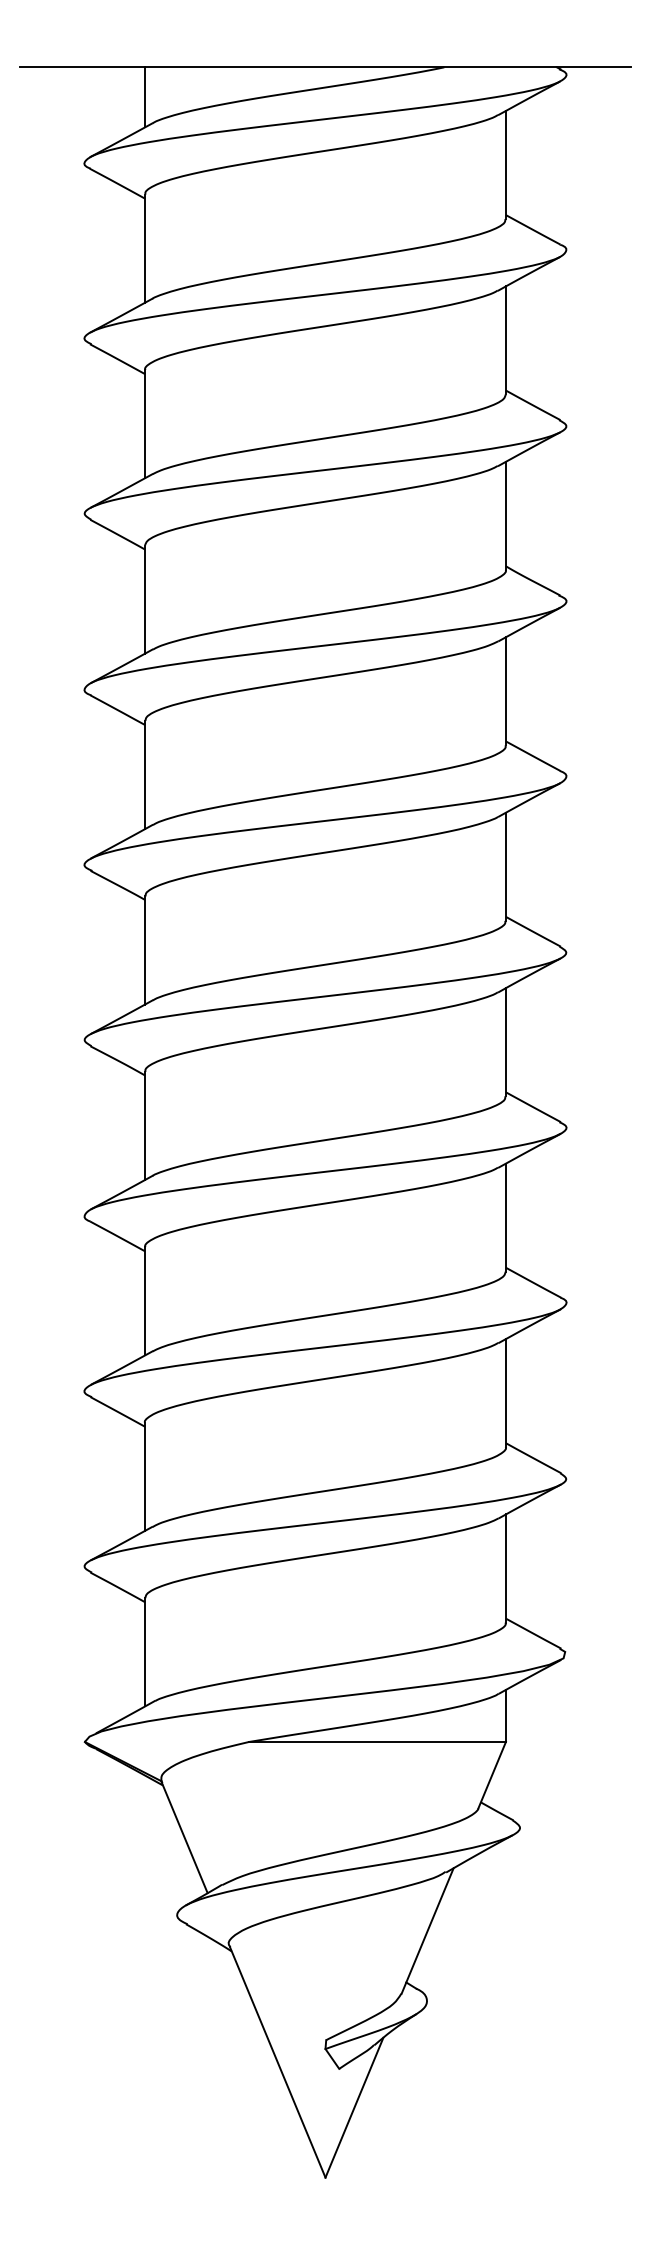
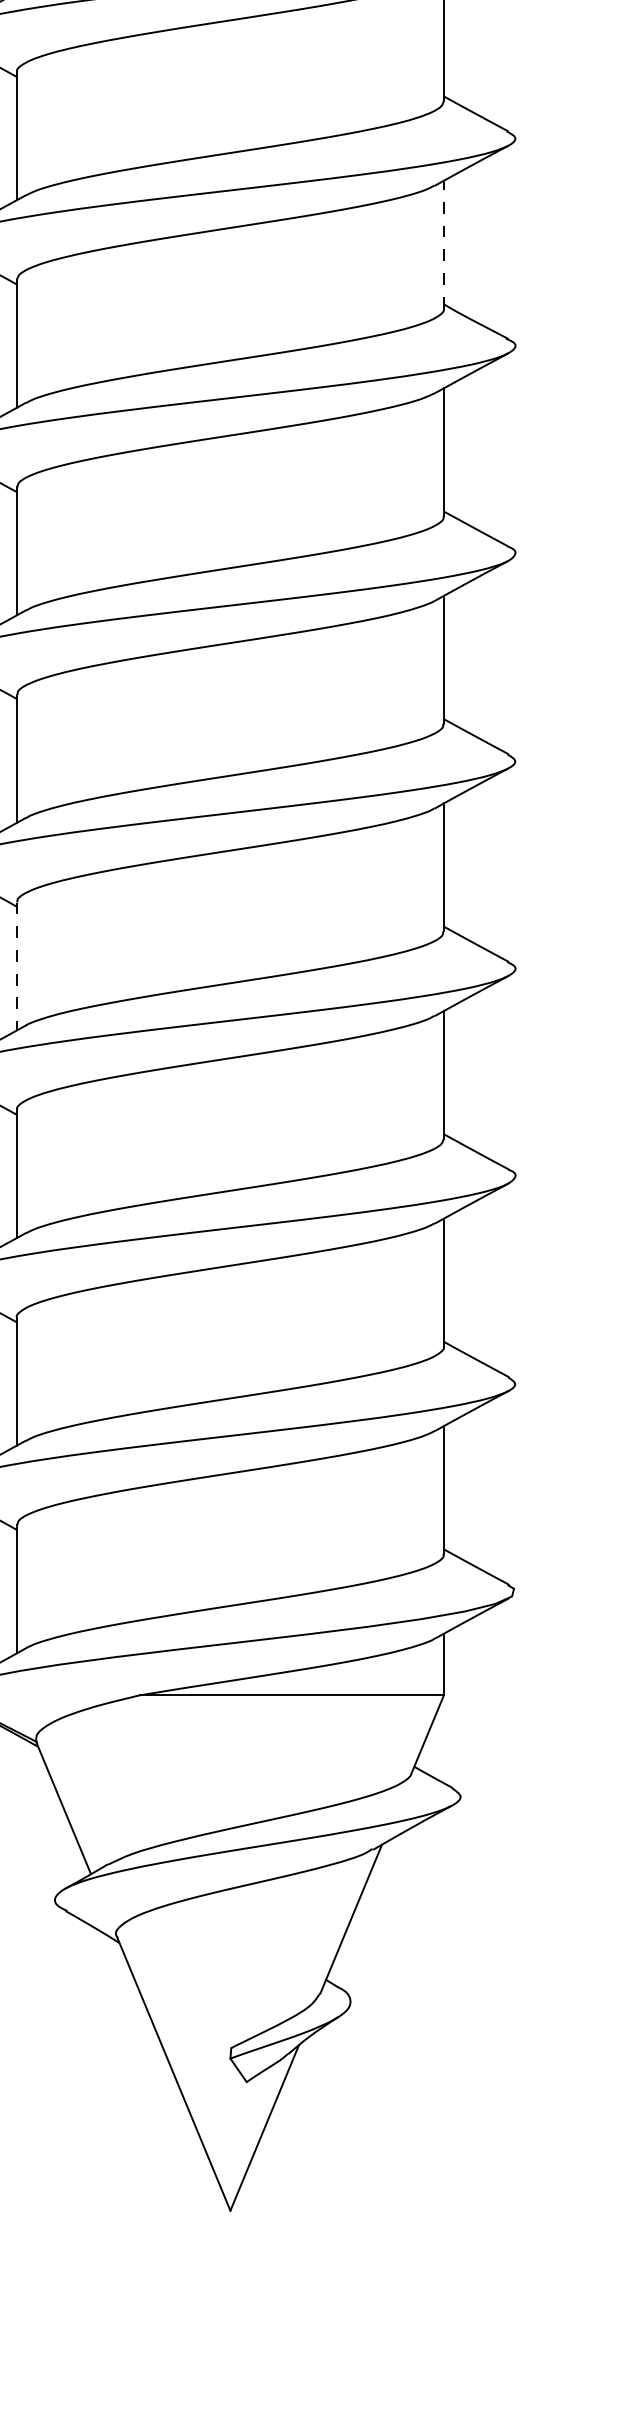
line: (505, 515) -> (443, 244), solid -> dashed
line: (145, 1126) -> (17, 967), solid -> dashed

